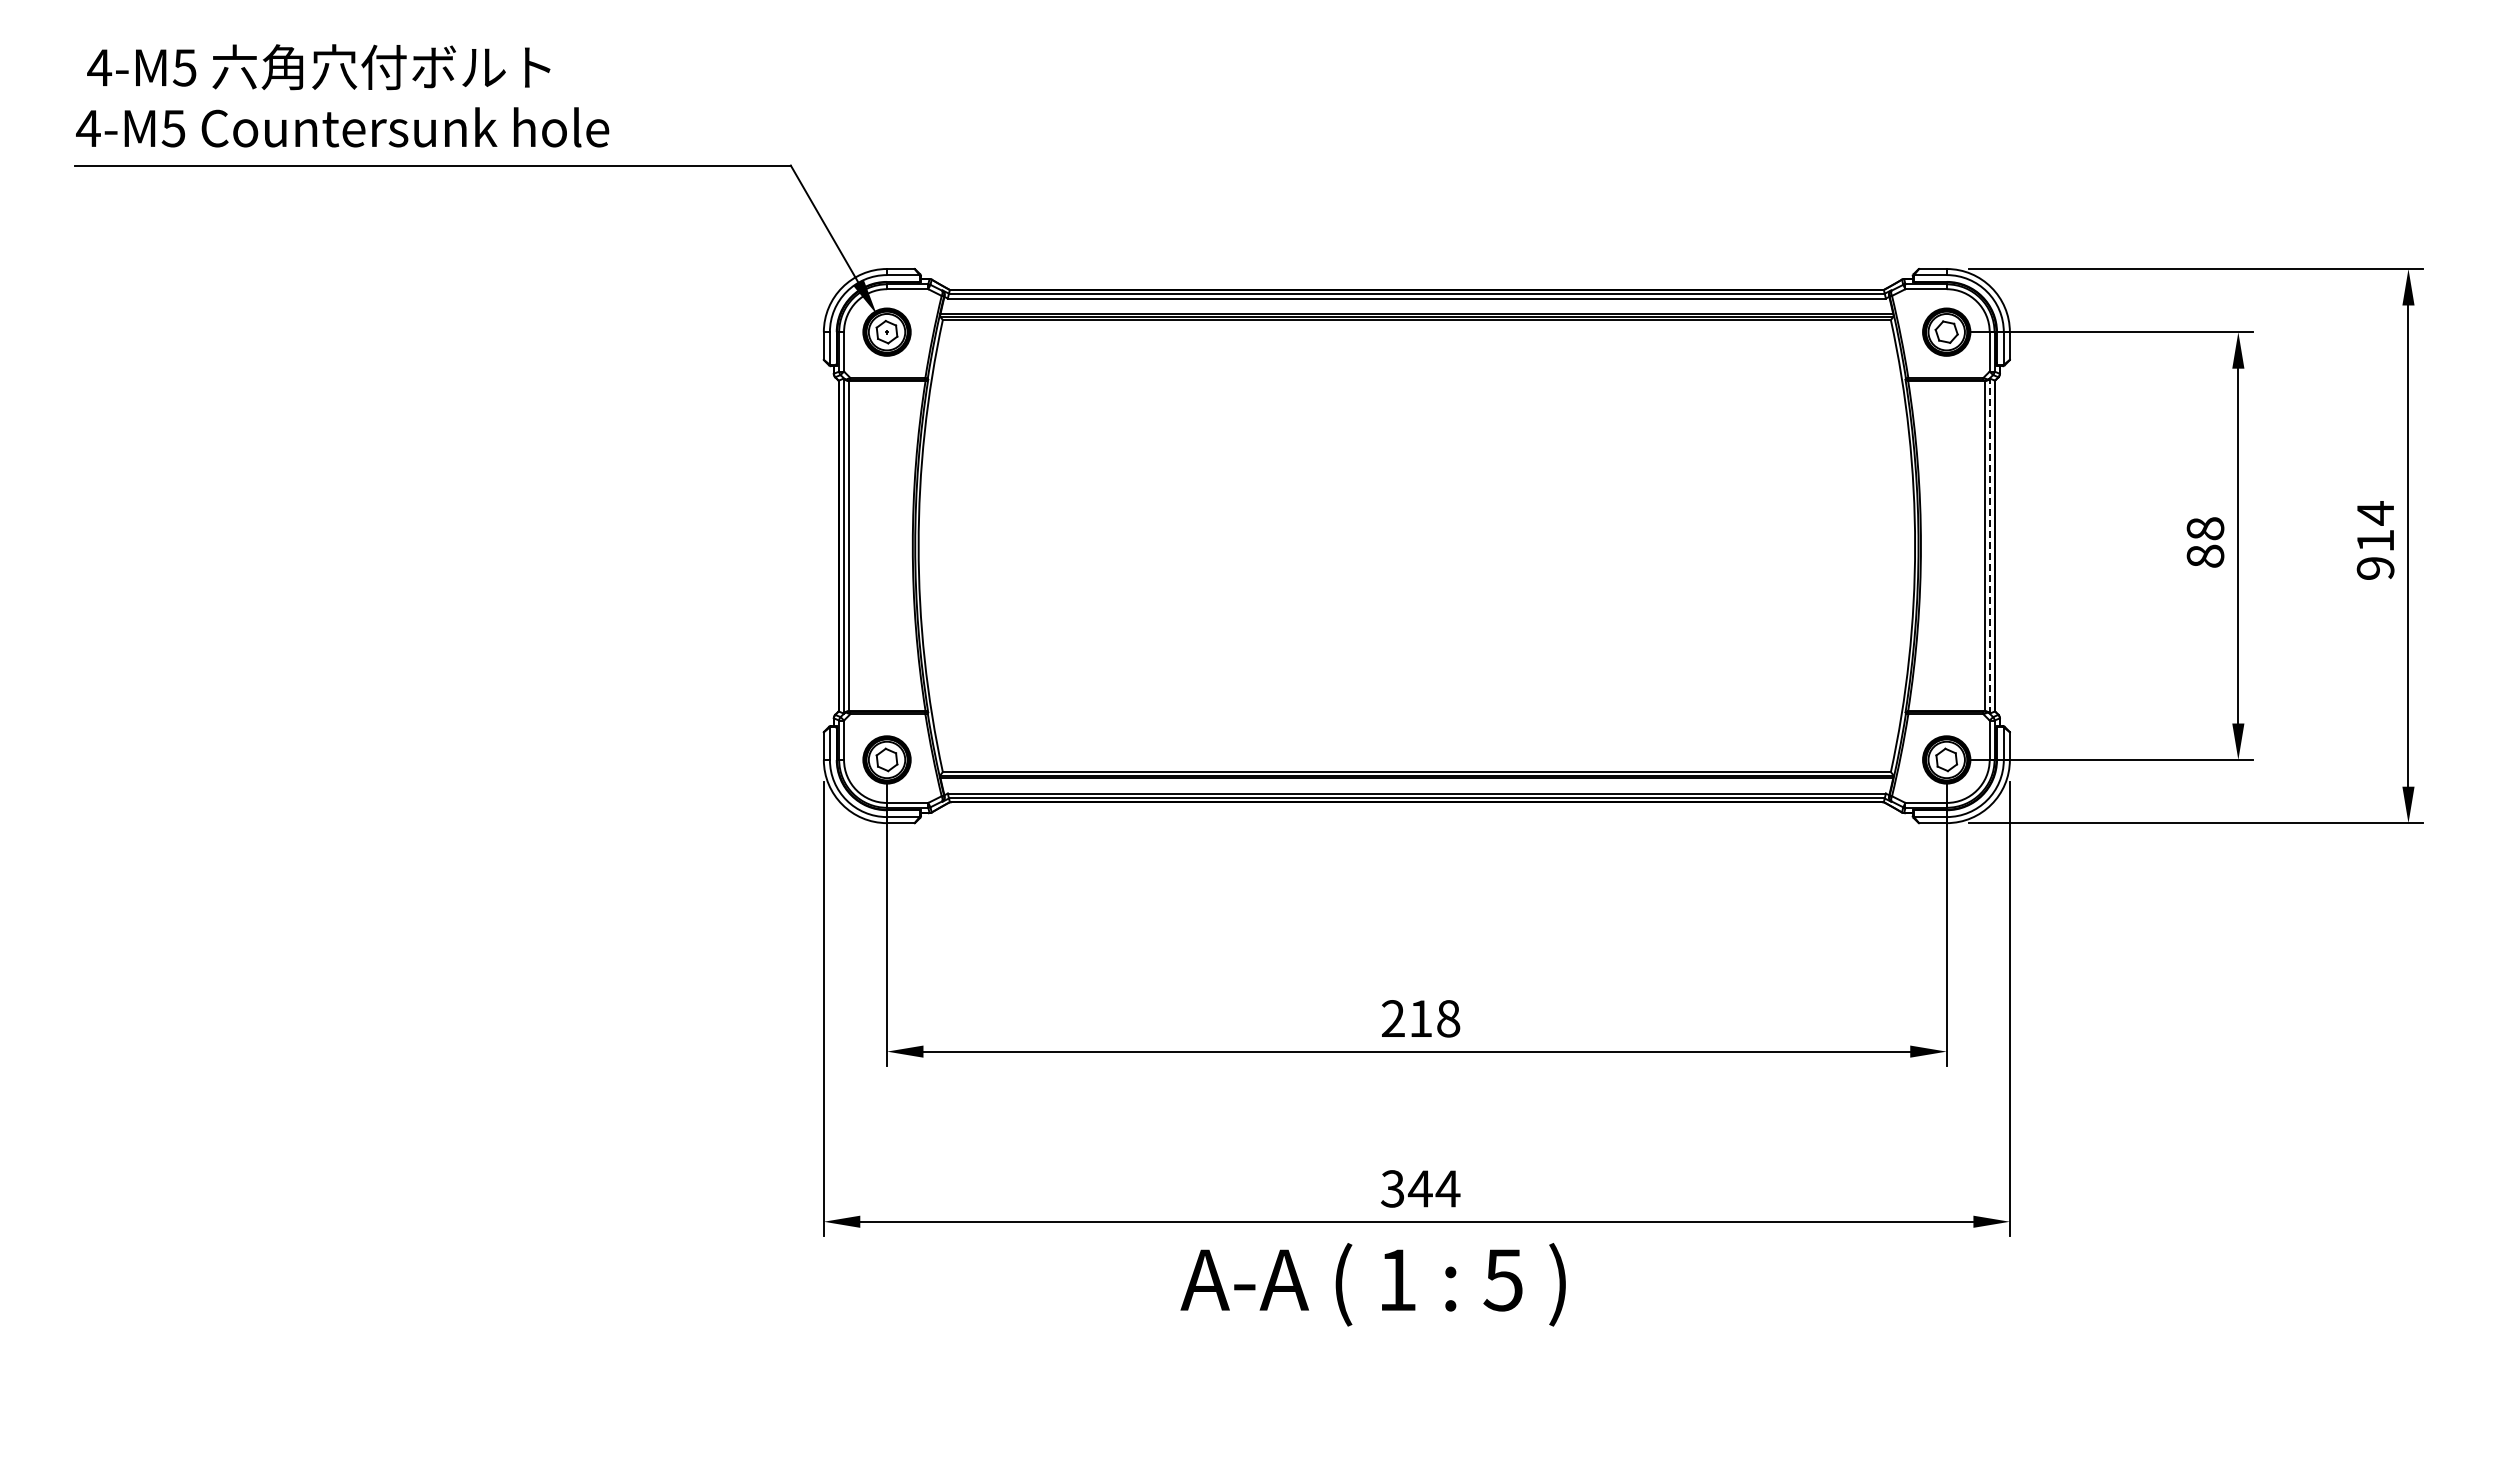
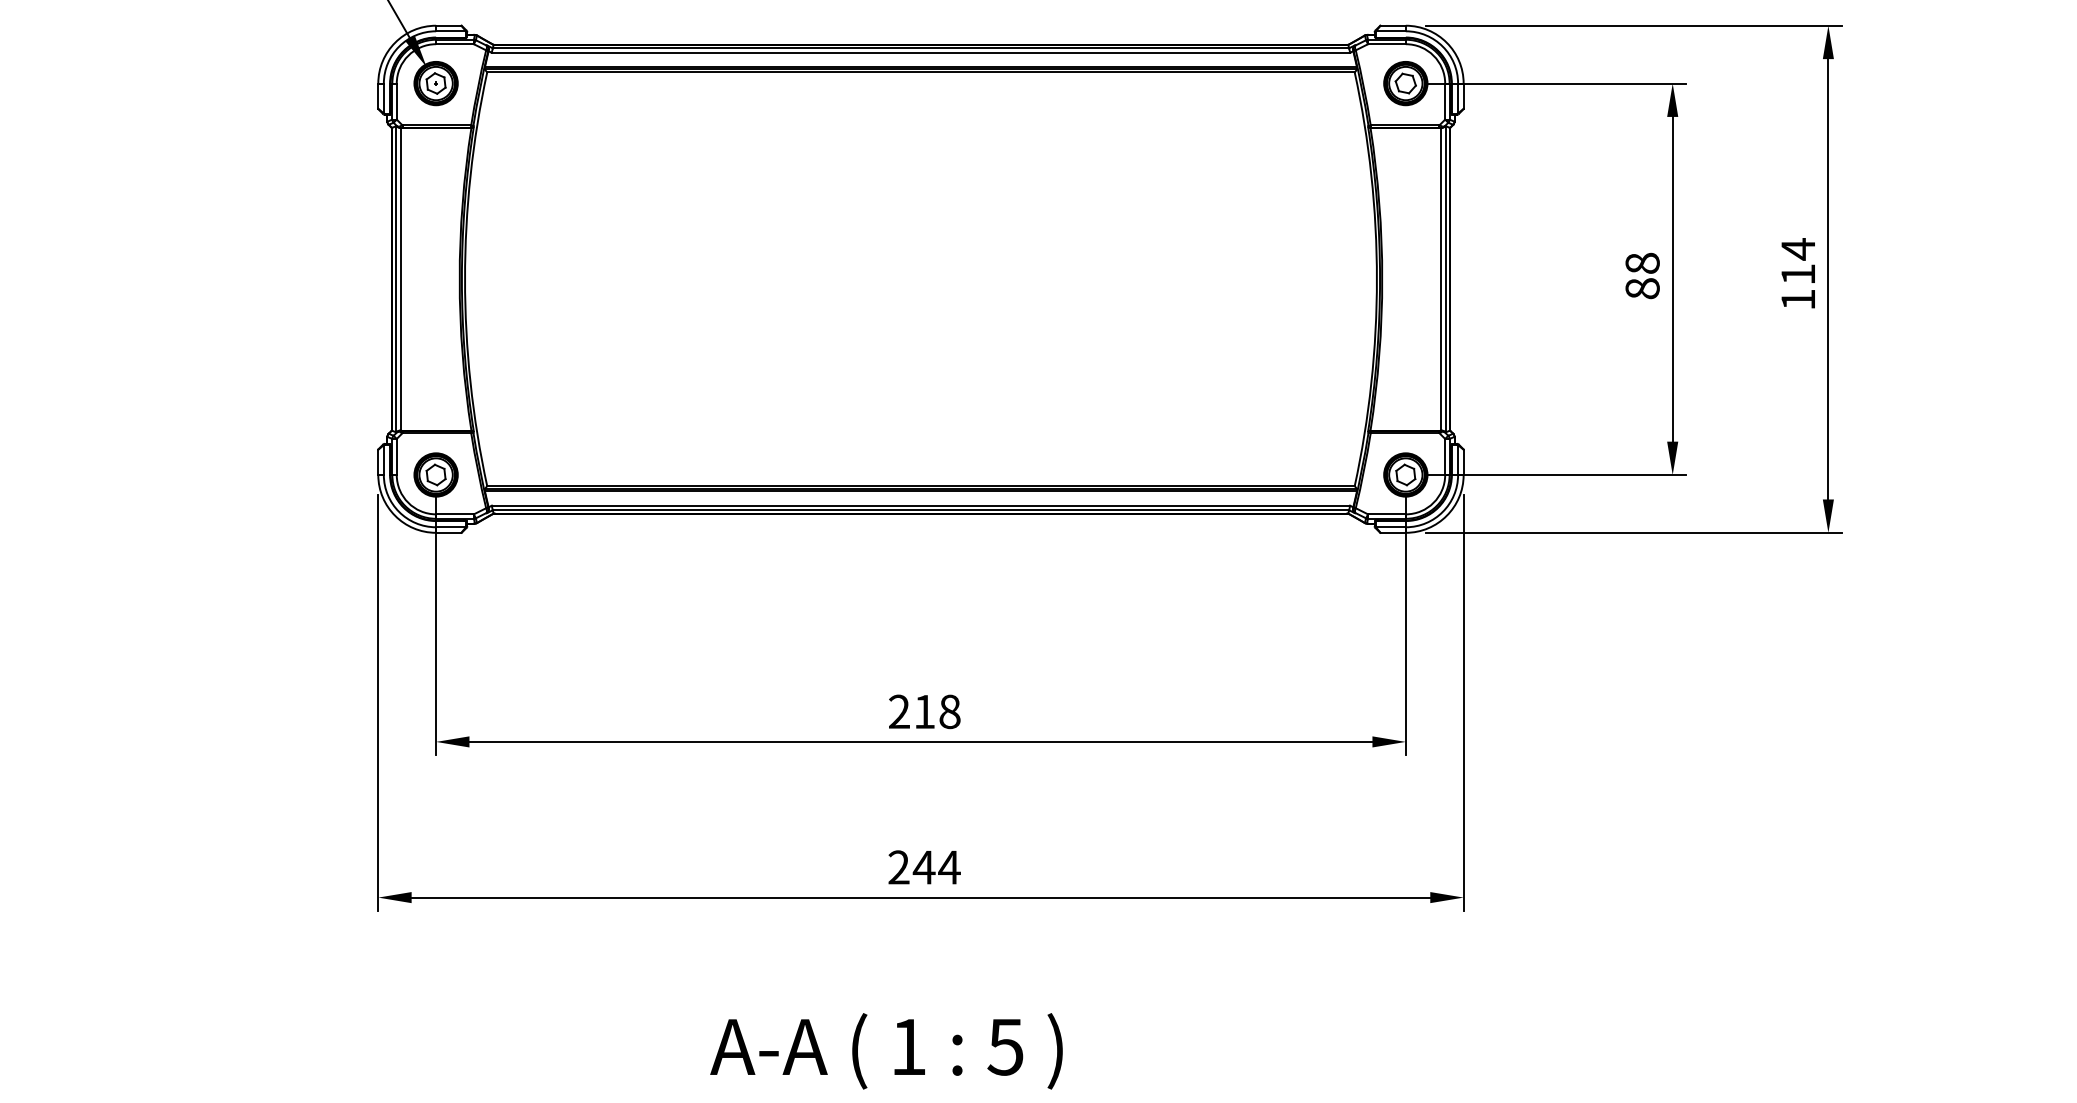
line: (1990, 545) -> (1445, 278), dashed -> solid
text: (2375, 568) -> (1798, 299), 914 -> 114
text: (1392, 1188) -> (898, 867), 344 -> 244
text: (1372, 1284) -> (885, 1051), moved

